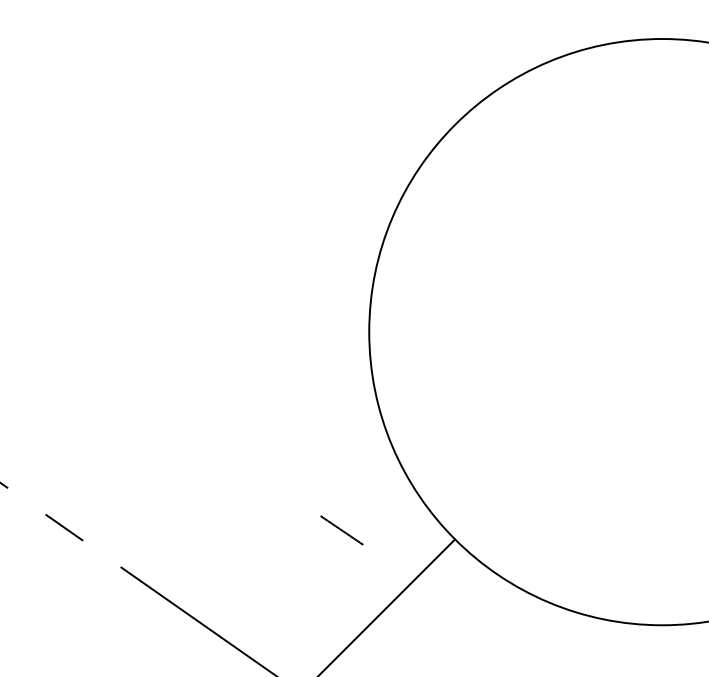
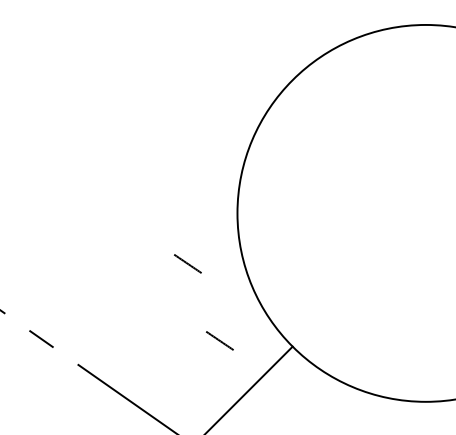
line: (291, 410) -> (187, 263), added

